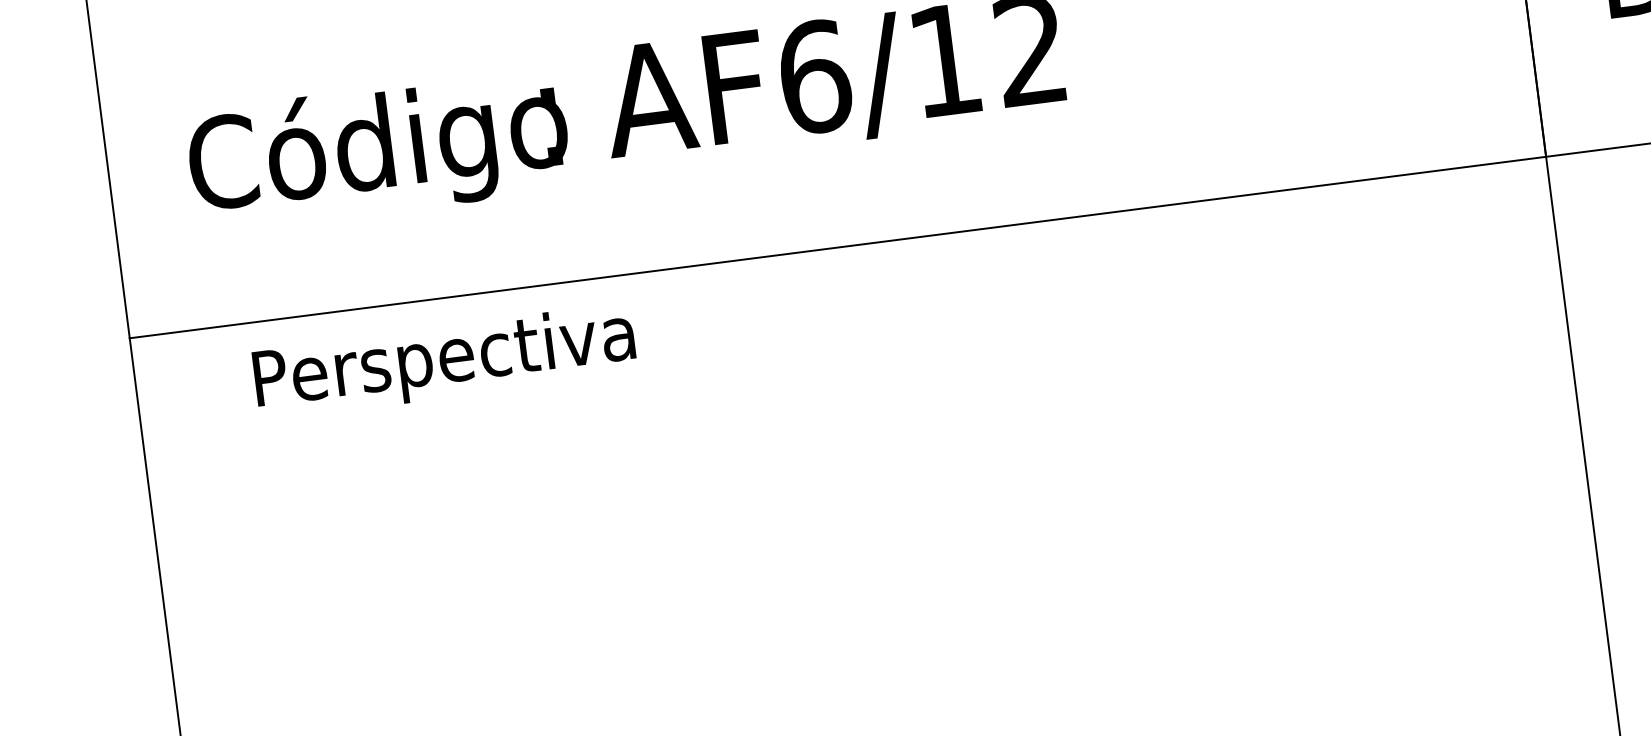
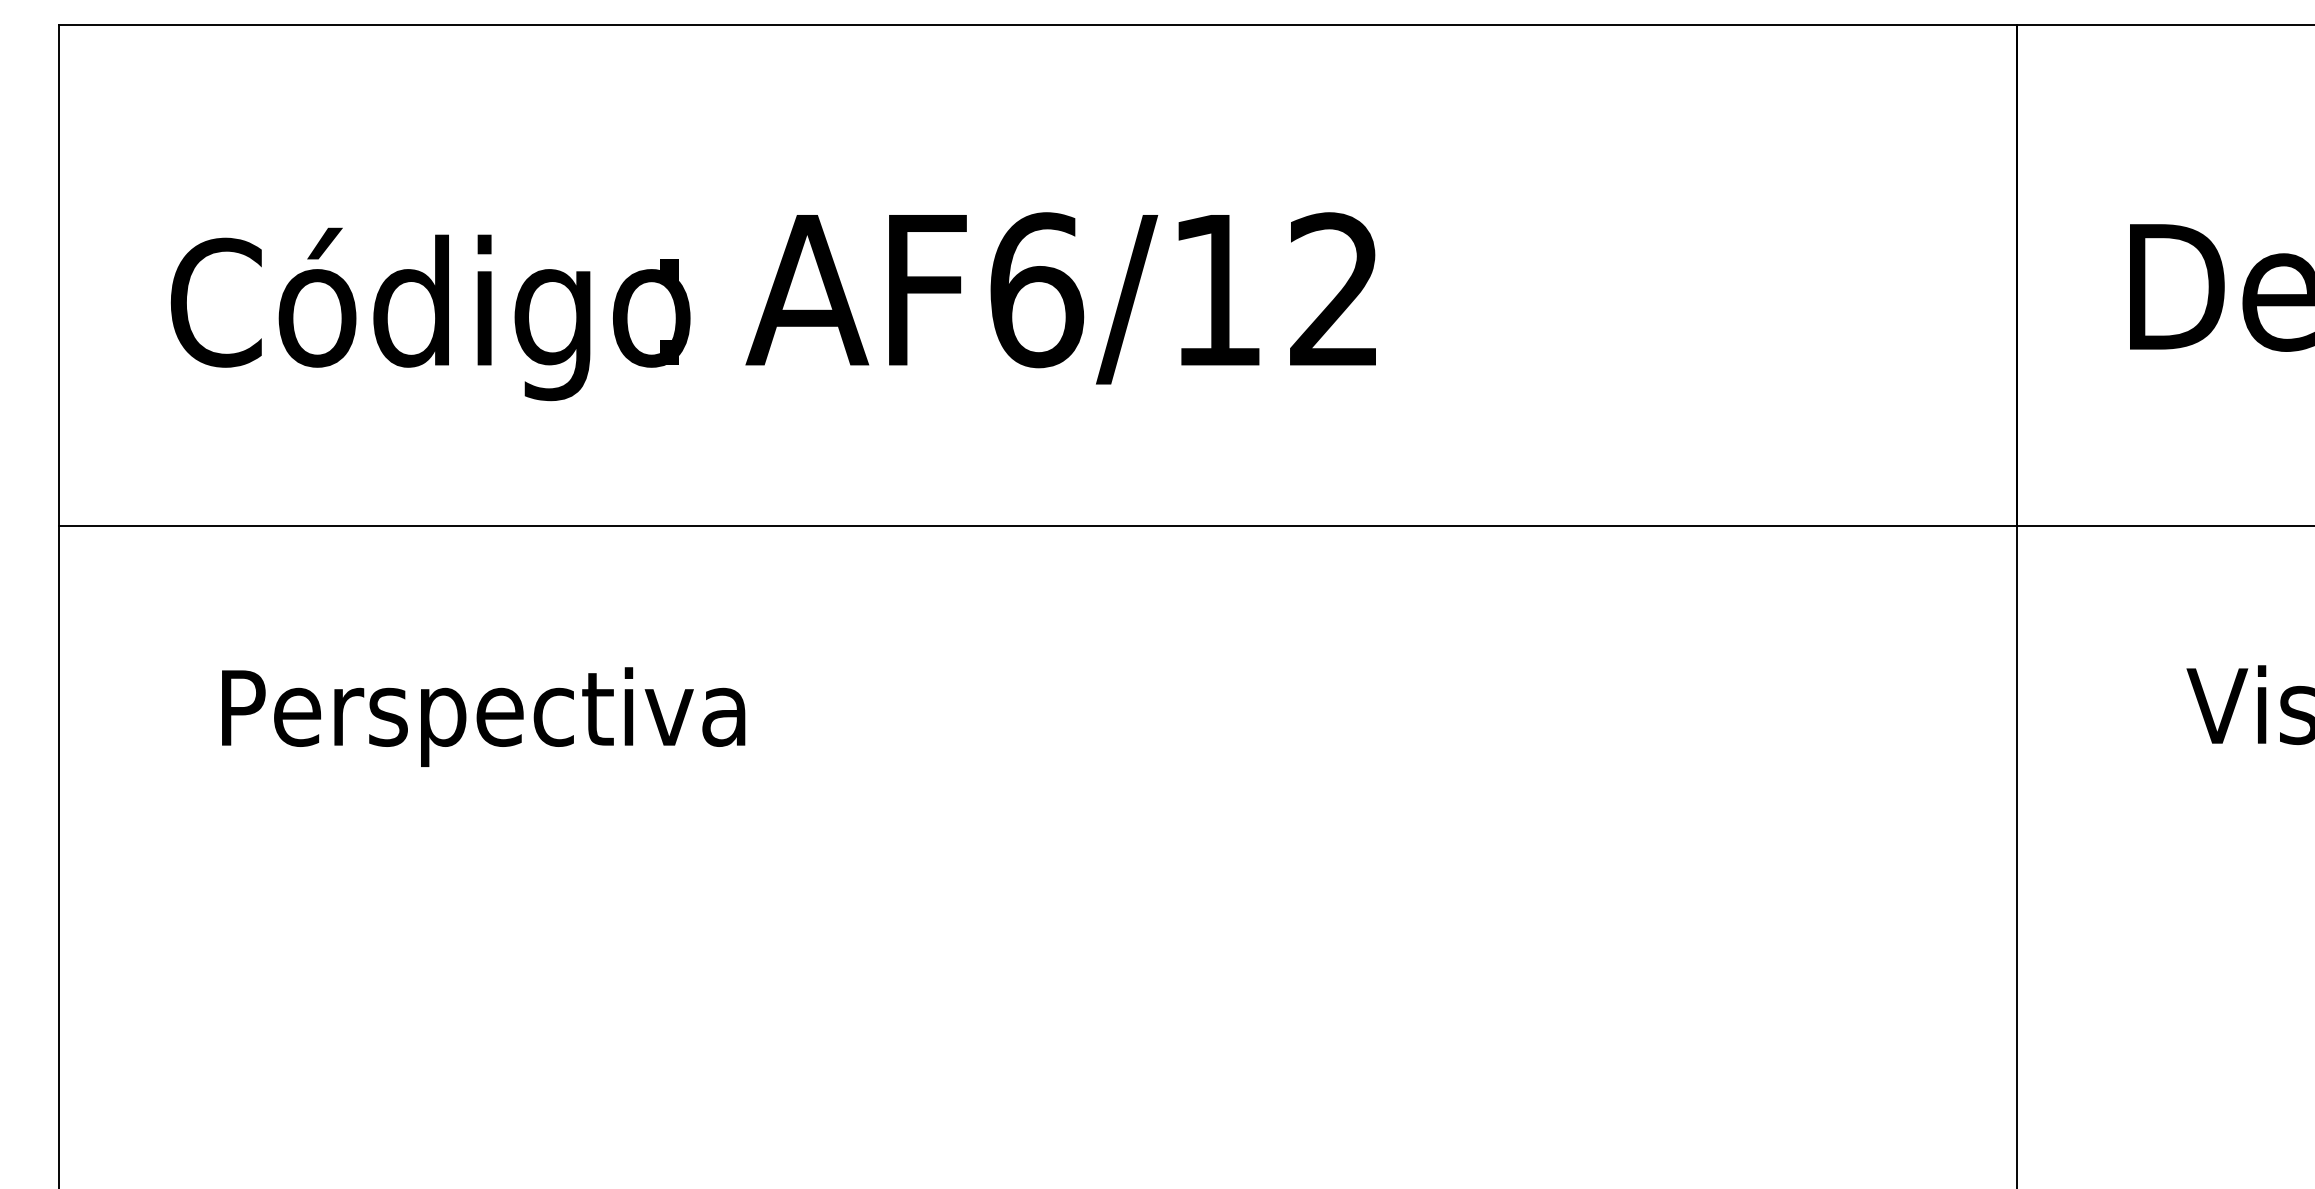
text: (444, 361) -> (483, 716), moved

